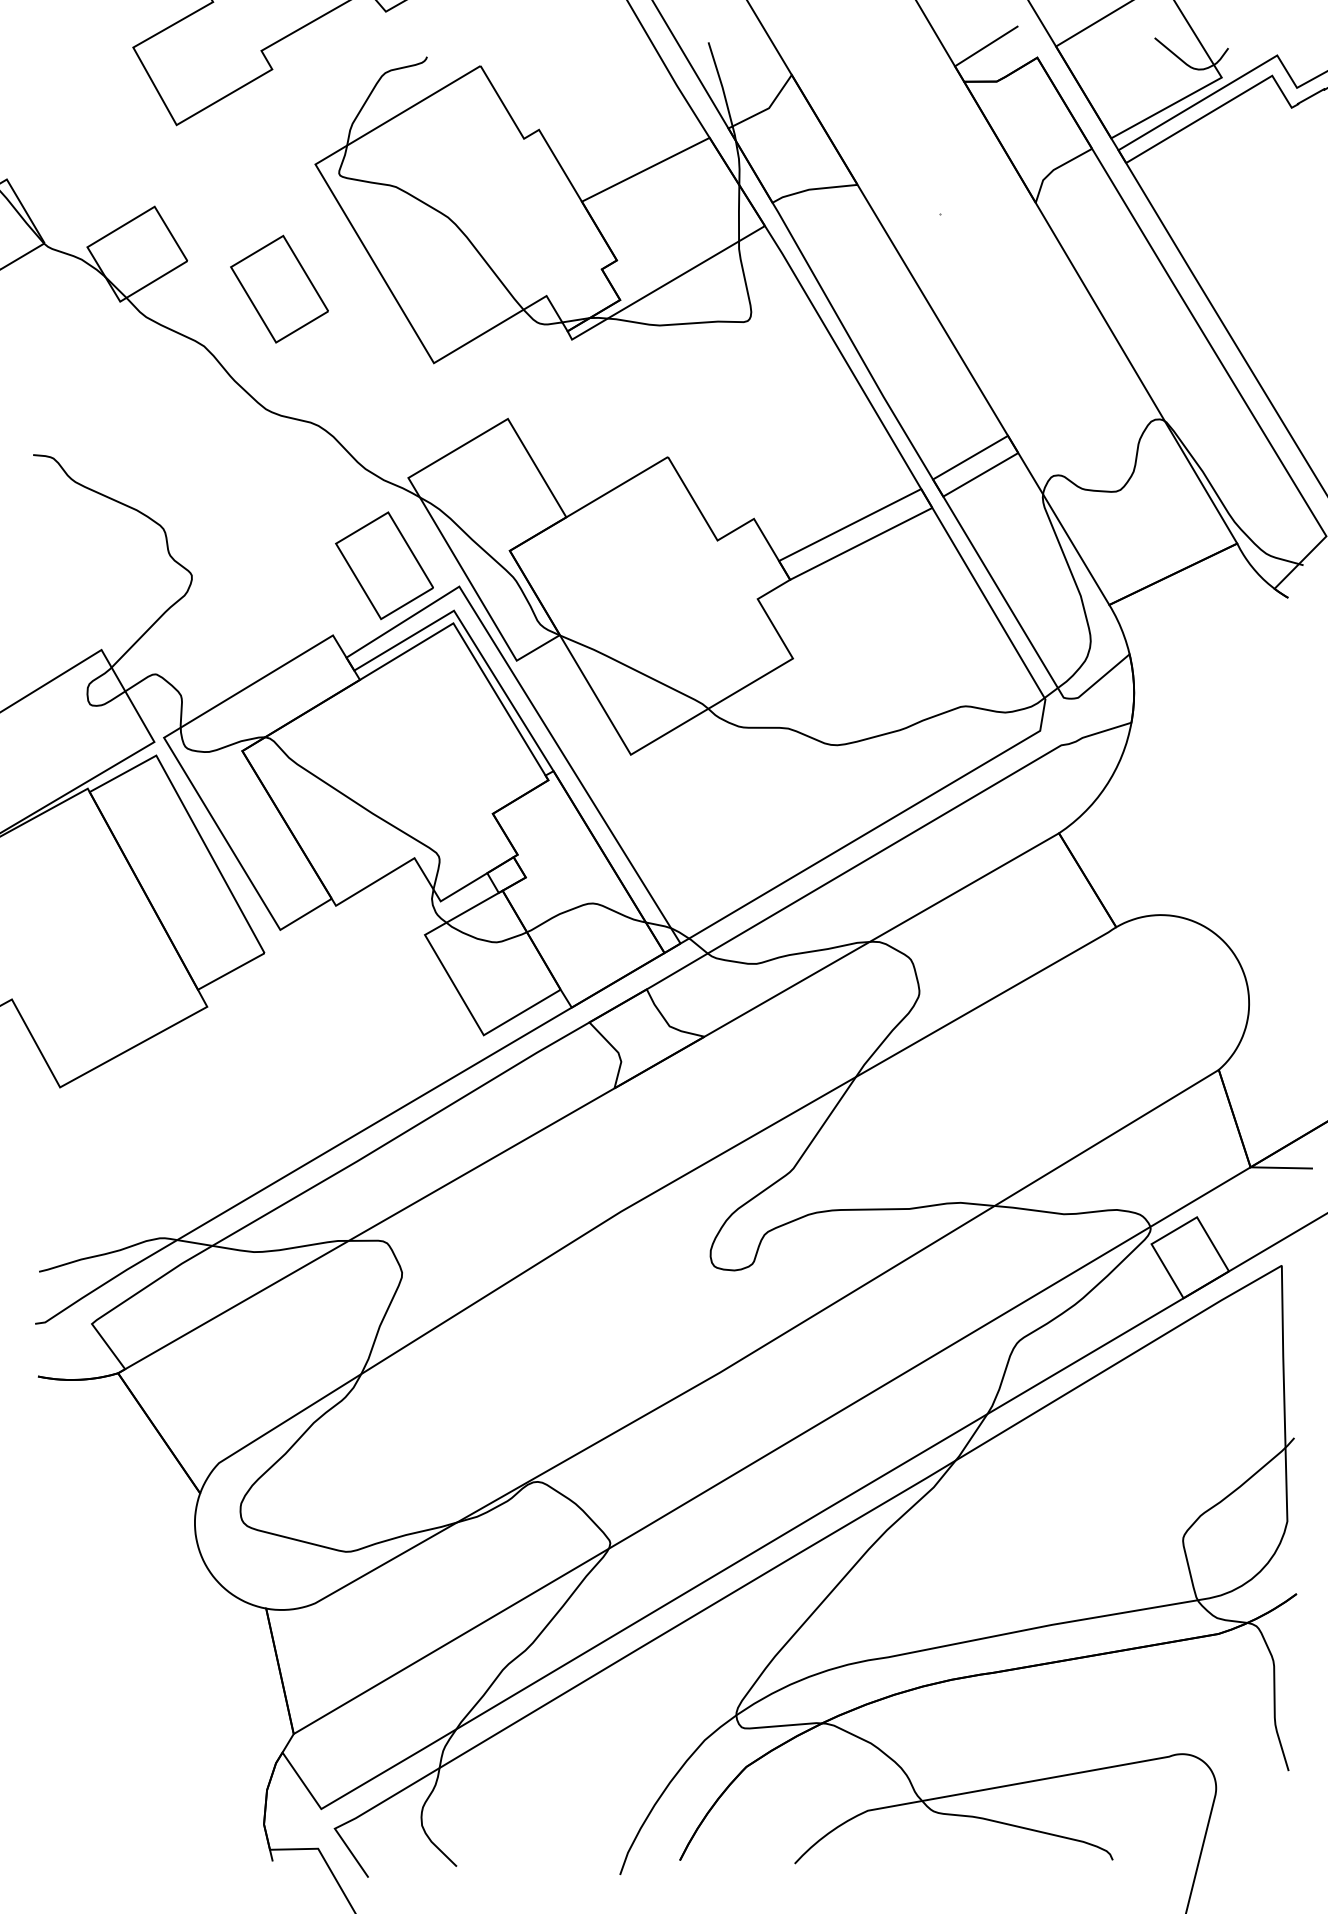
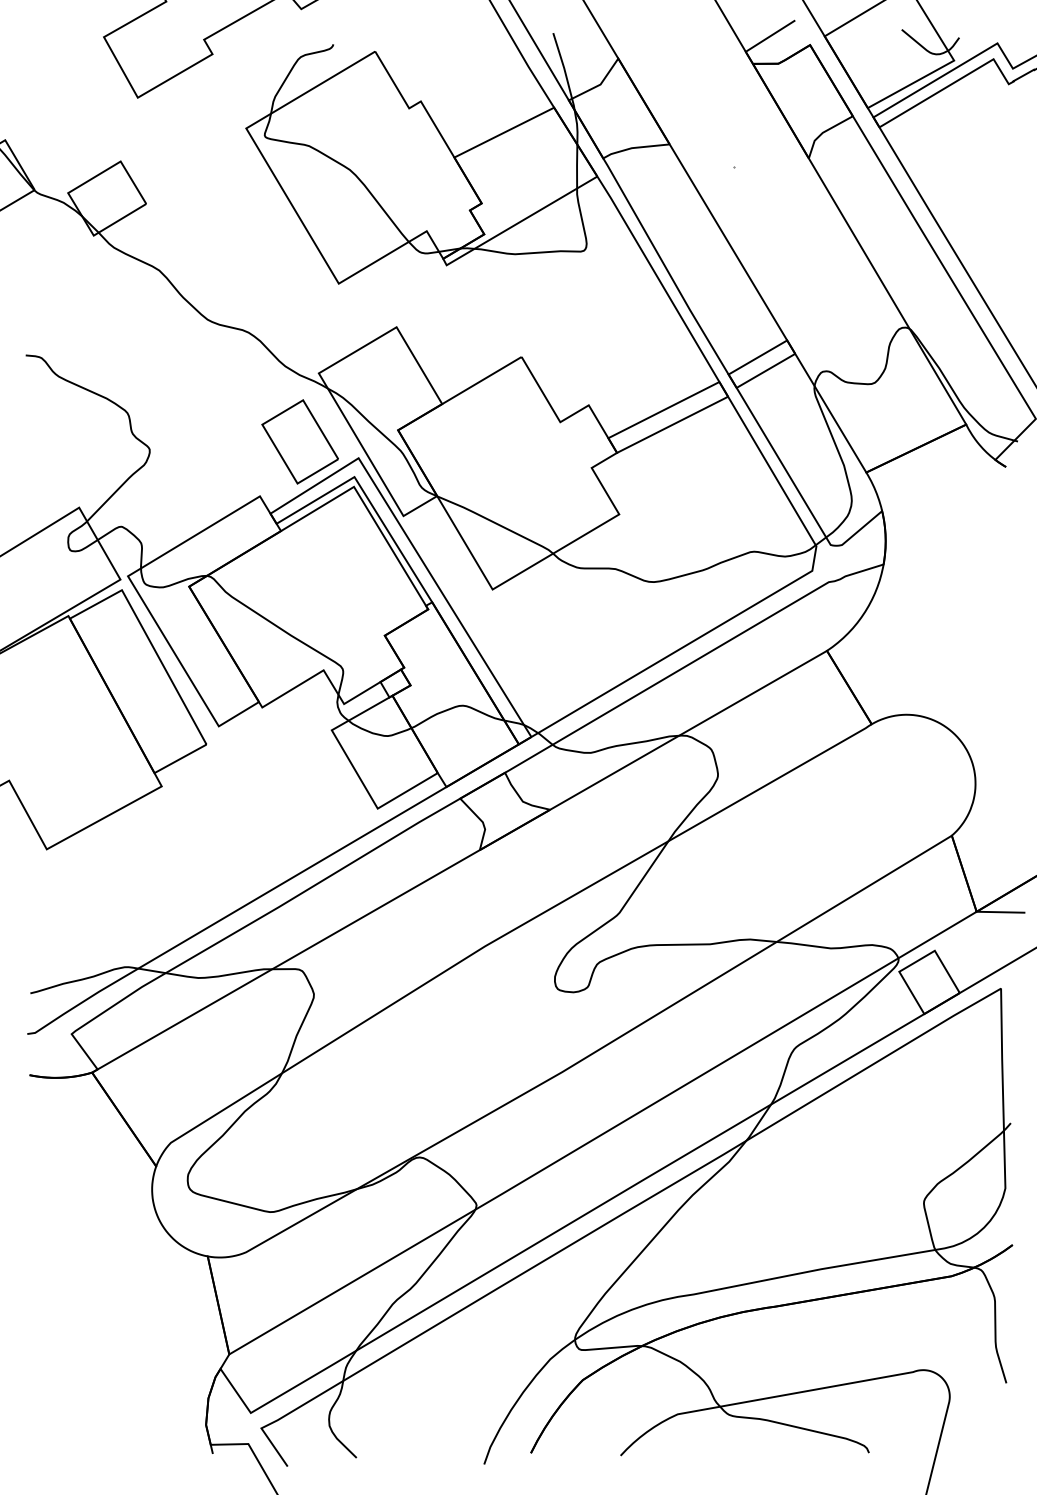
part: (278, 288) -> (217, 225), removed

